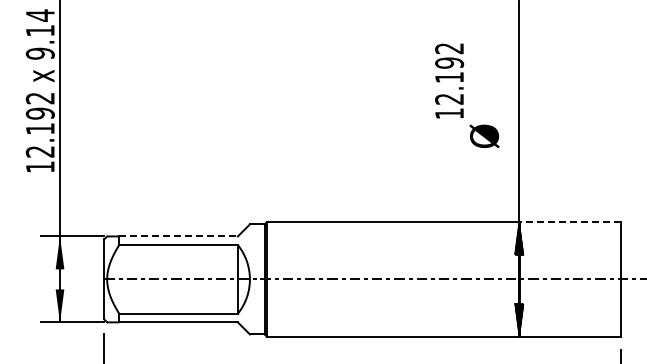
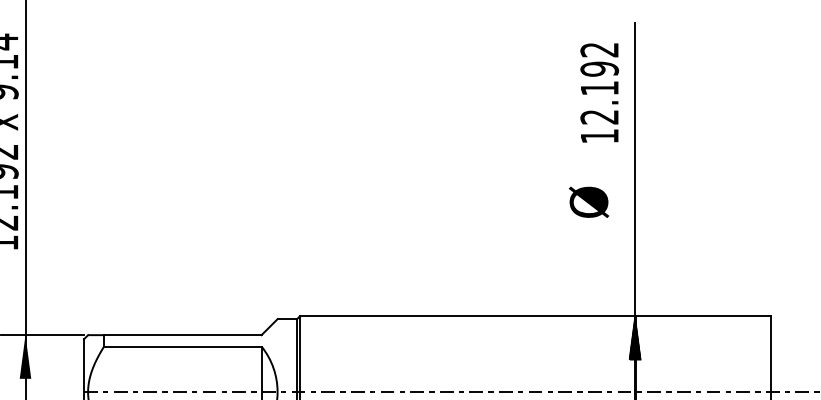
text: (449, 80) -> (599, 92), moved
line: (570, 222) -> (703, 316), dashed -> solid
line: (179, 236) -> (184, 335), dashed -> solid

